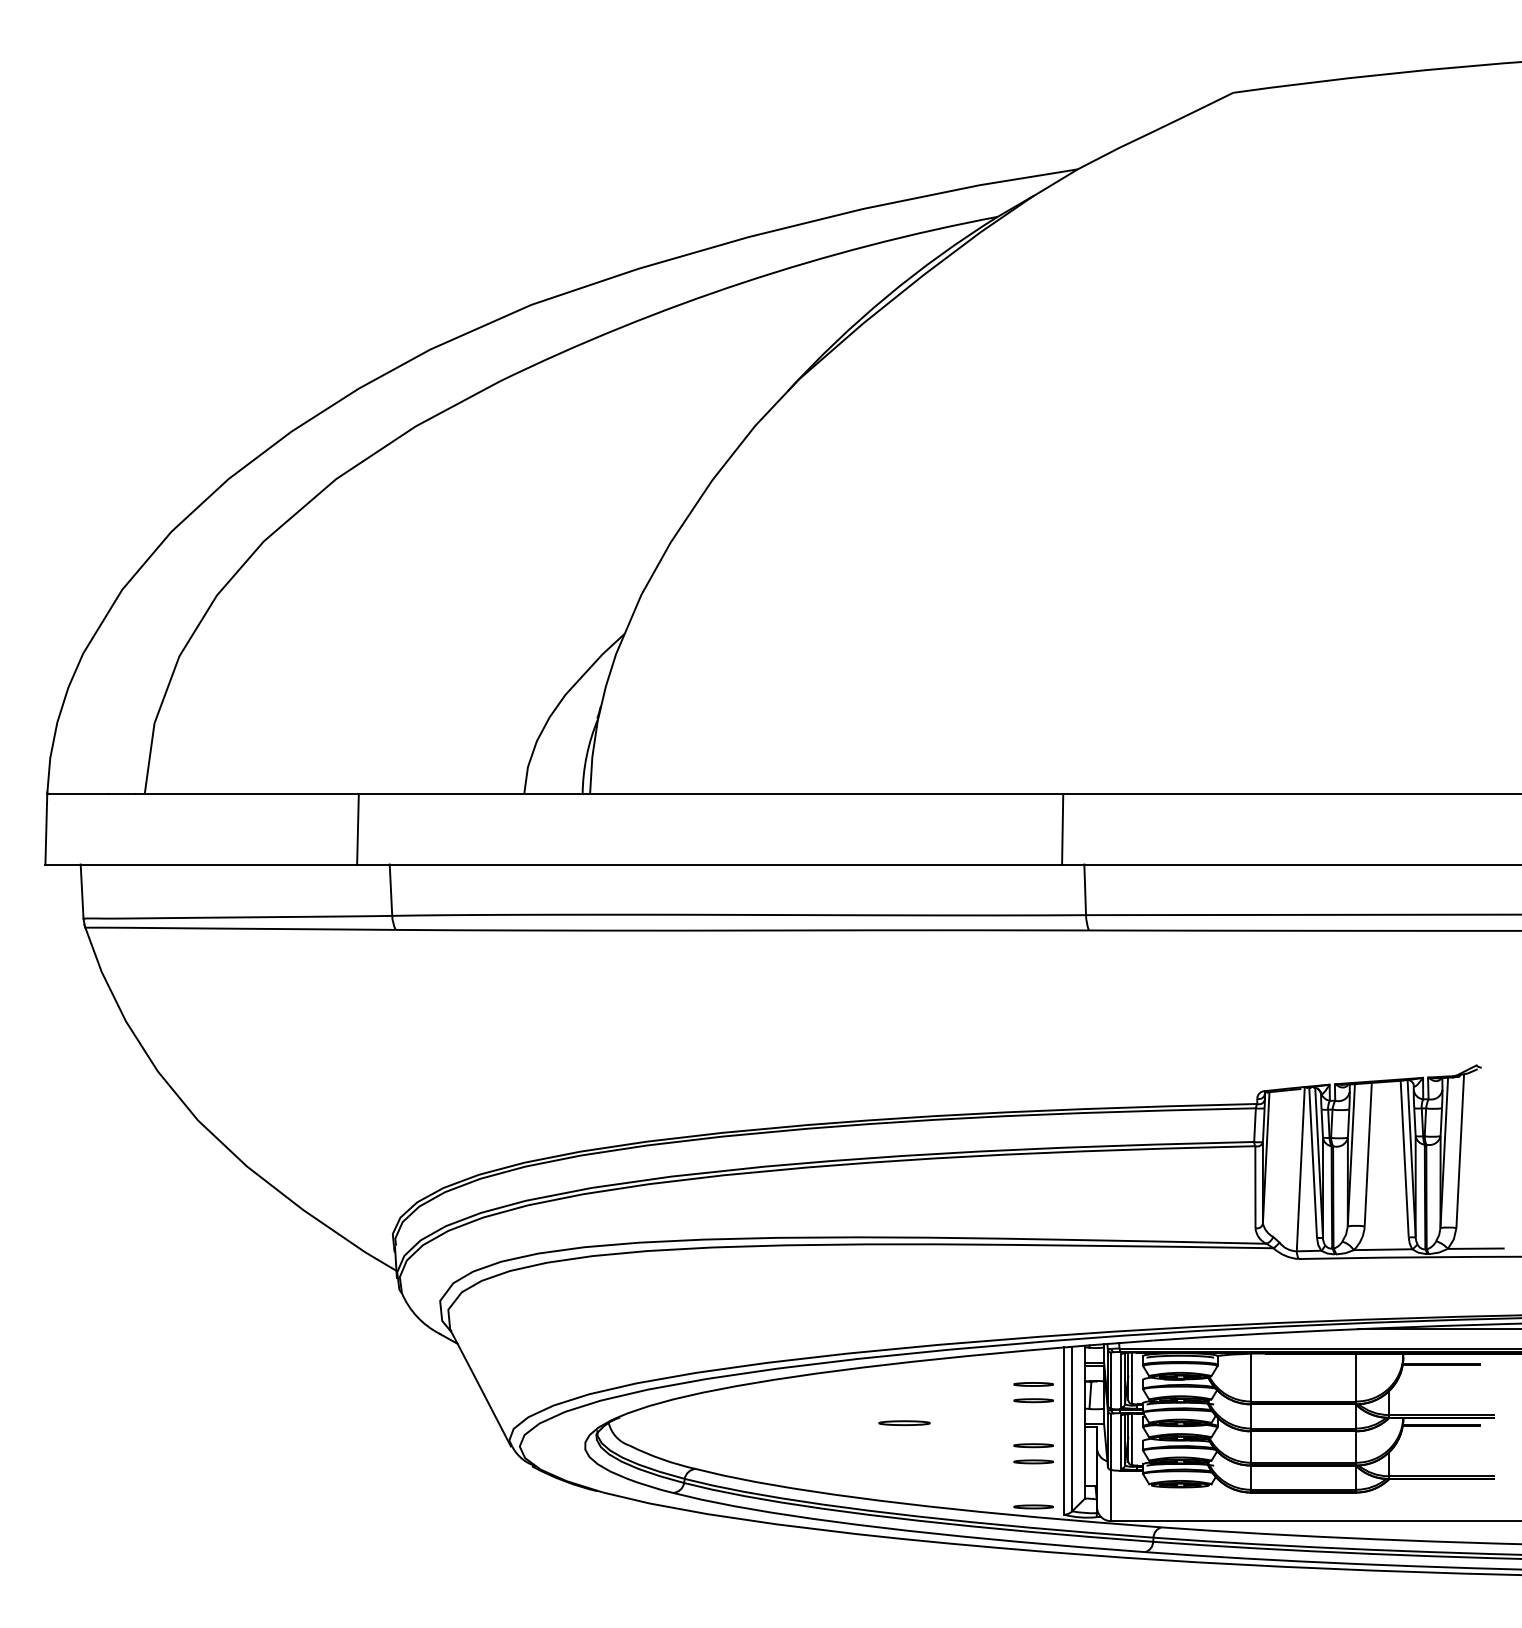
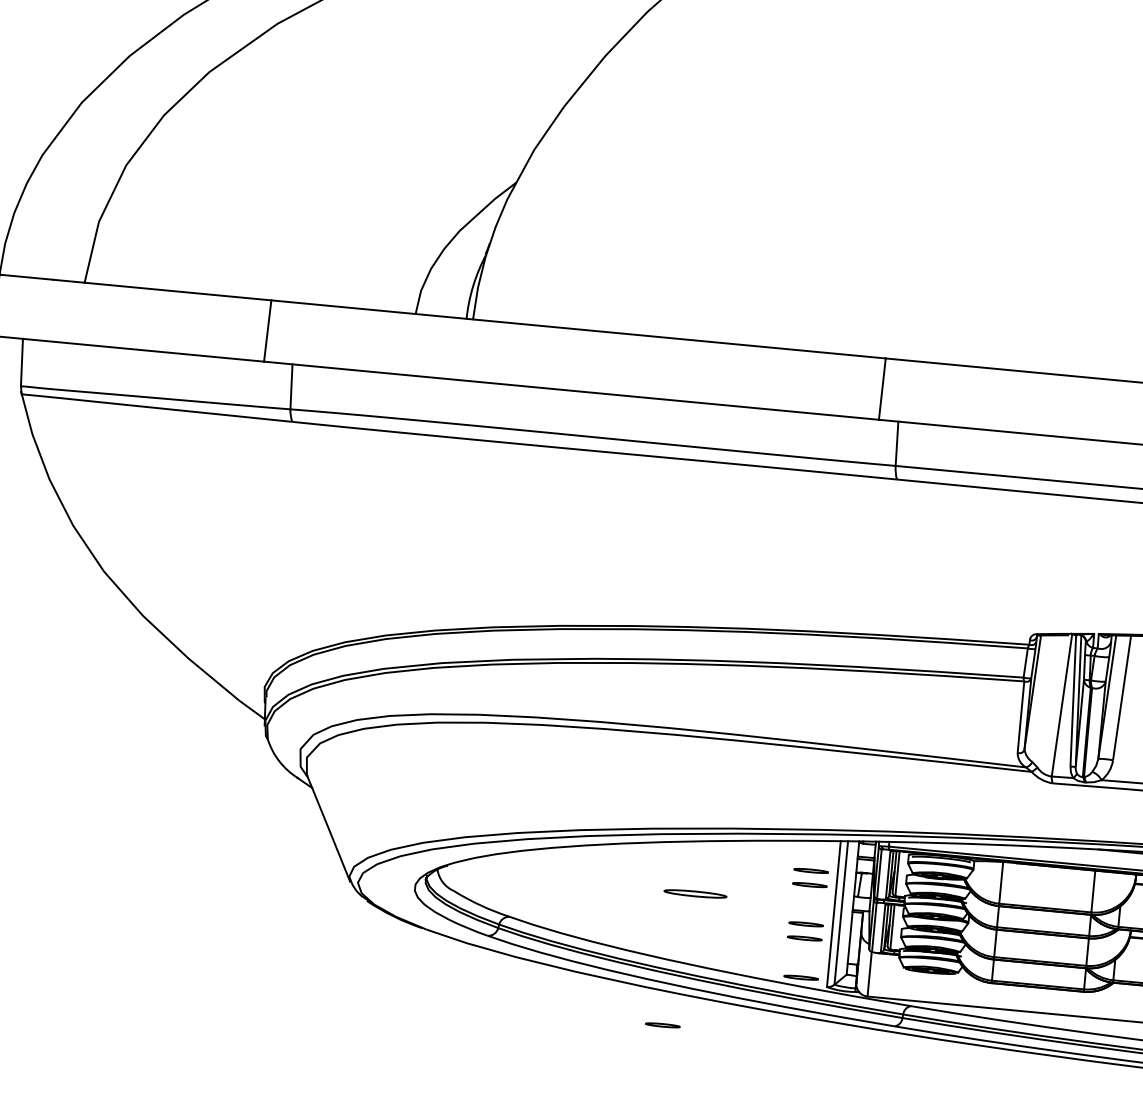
part: (904, 1423) -> (695, 894), size x1.4
part: (881, 1575) -> (662, 1025), added

